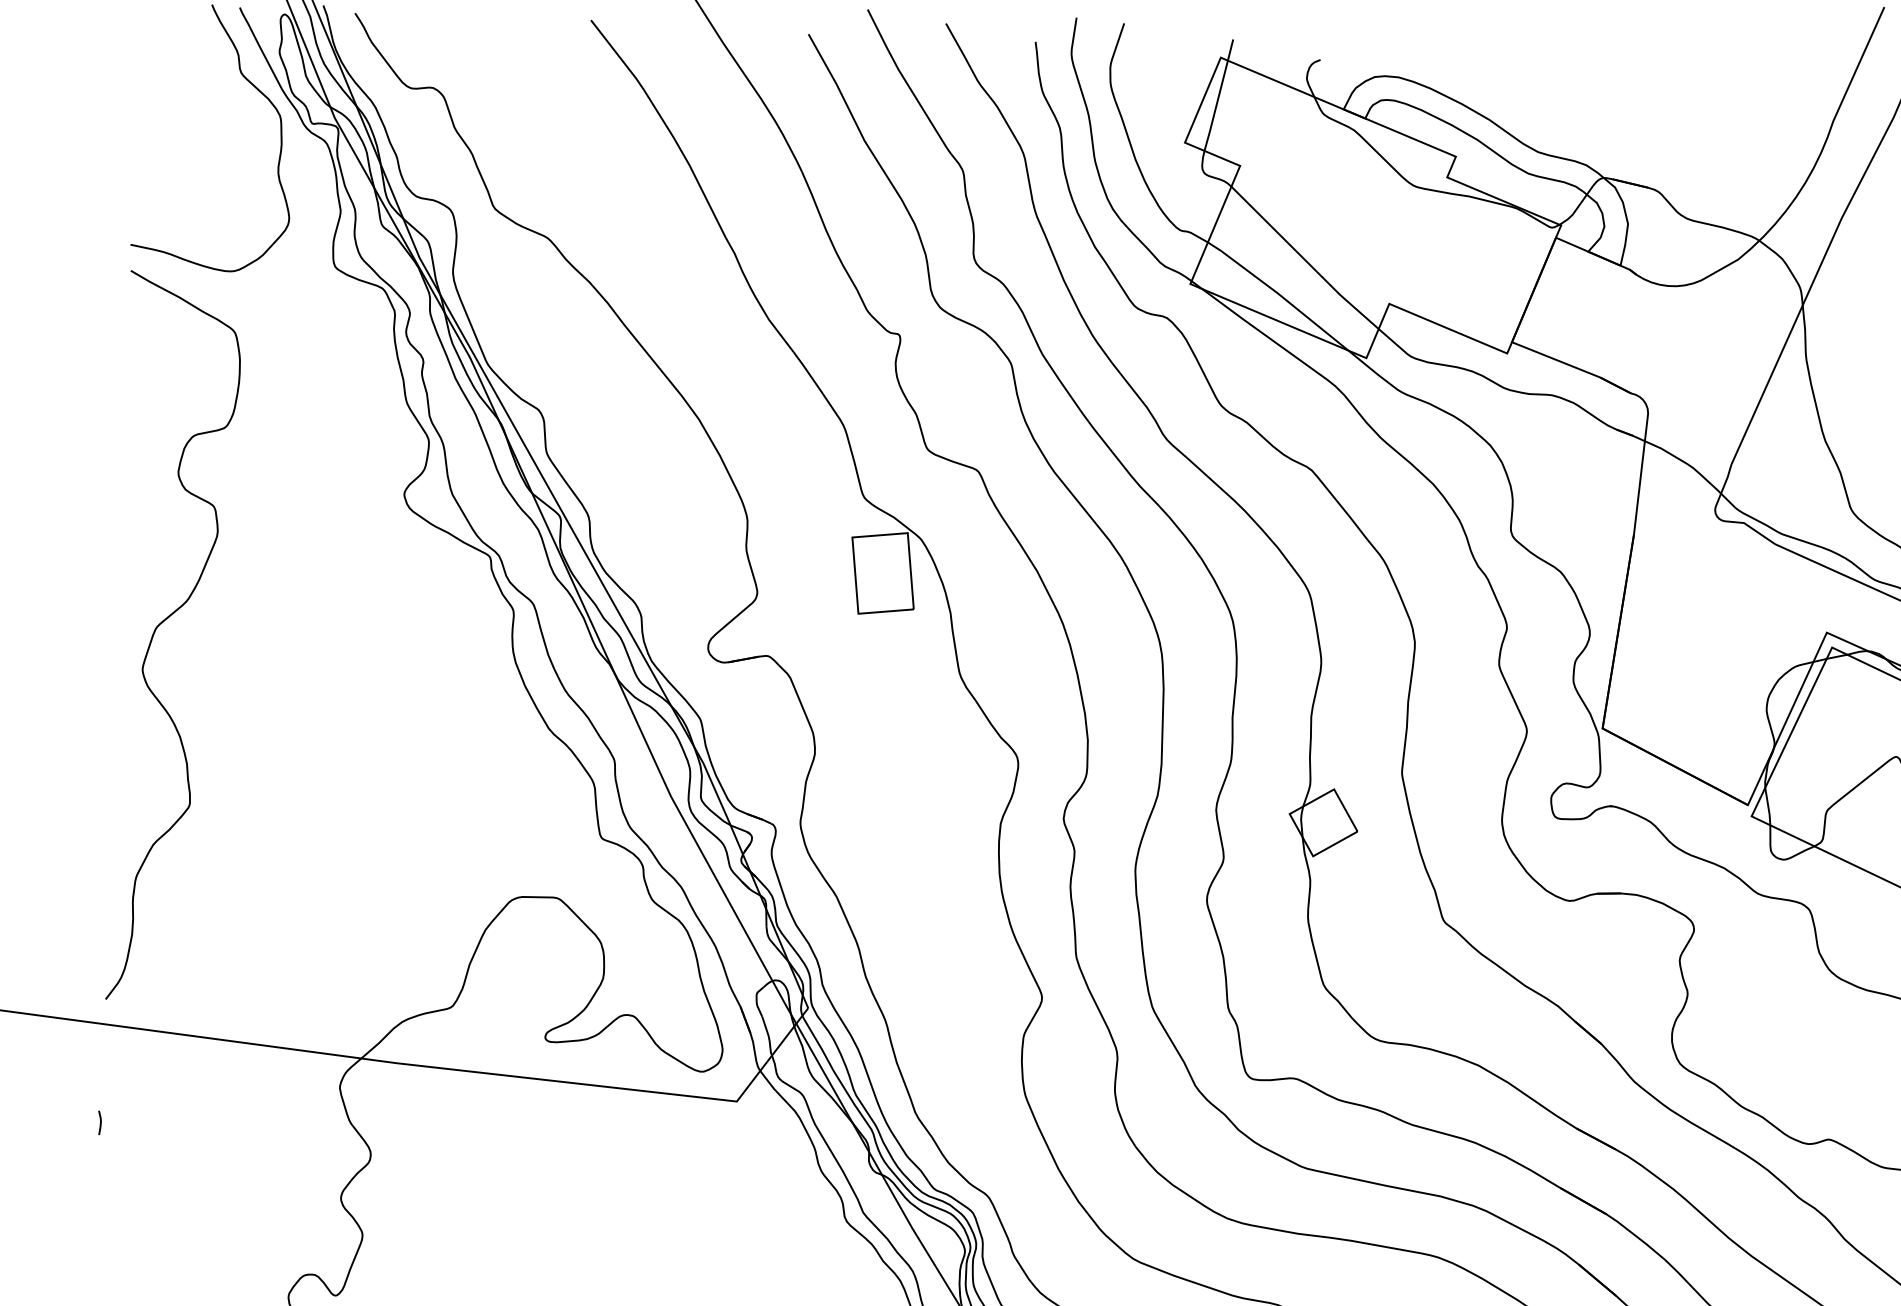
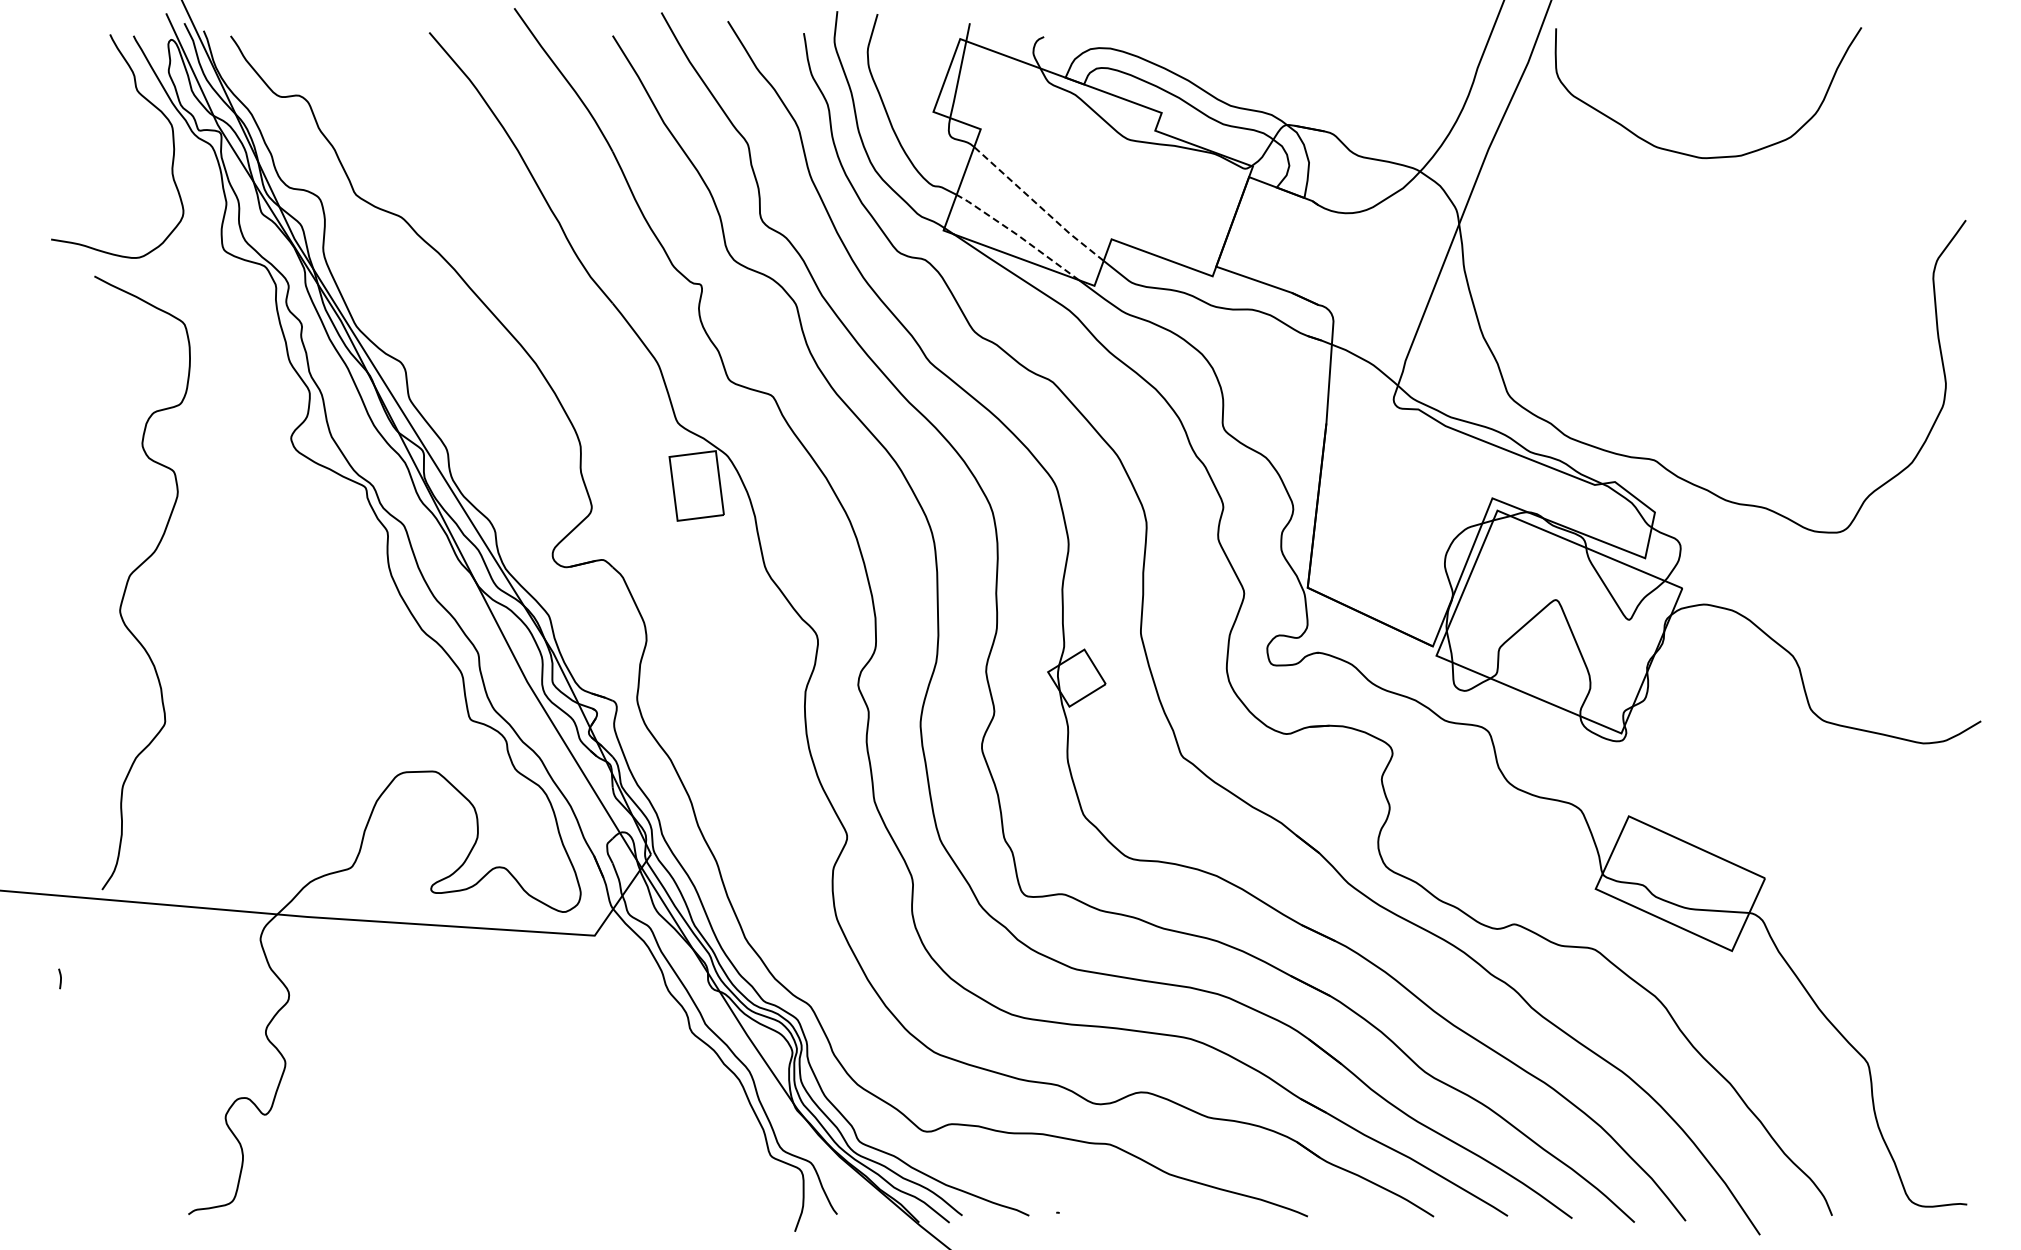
line: (1304, 259) -> (1038, 205), solid -> dashed
line: (1277, 292) -> (1017, 234), solid -> dashed
curve: (160, 625) -> (133, 573), moved

